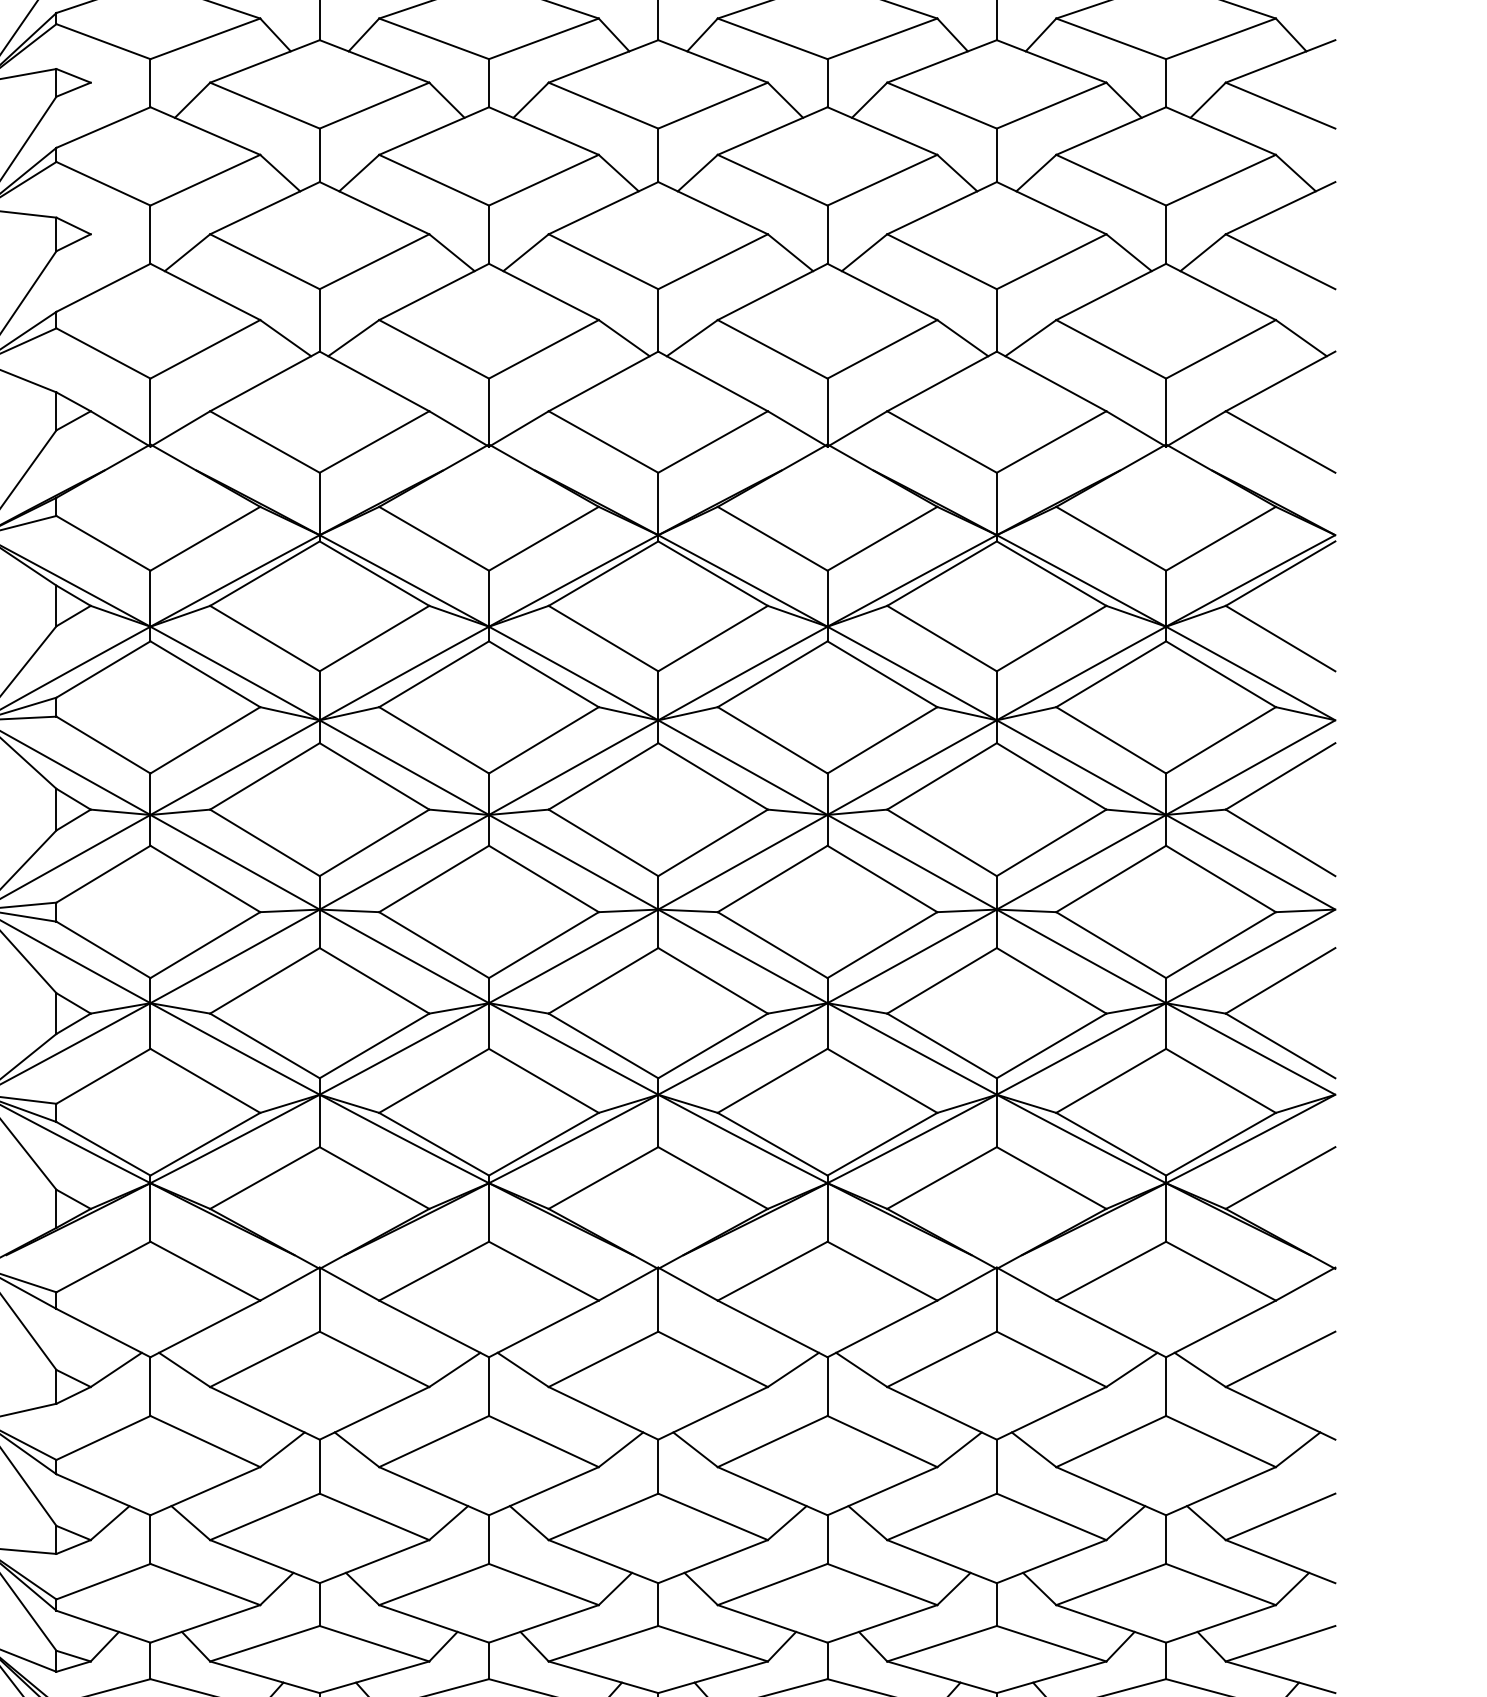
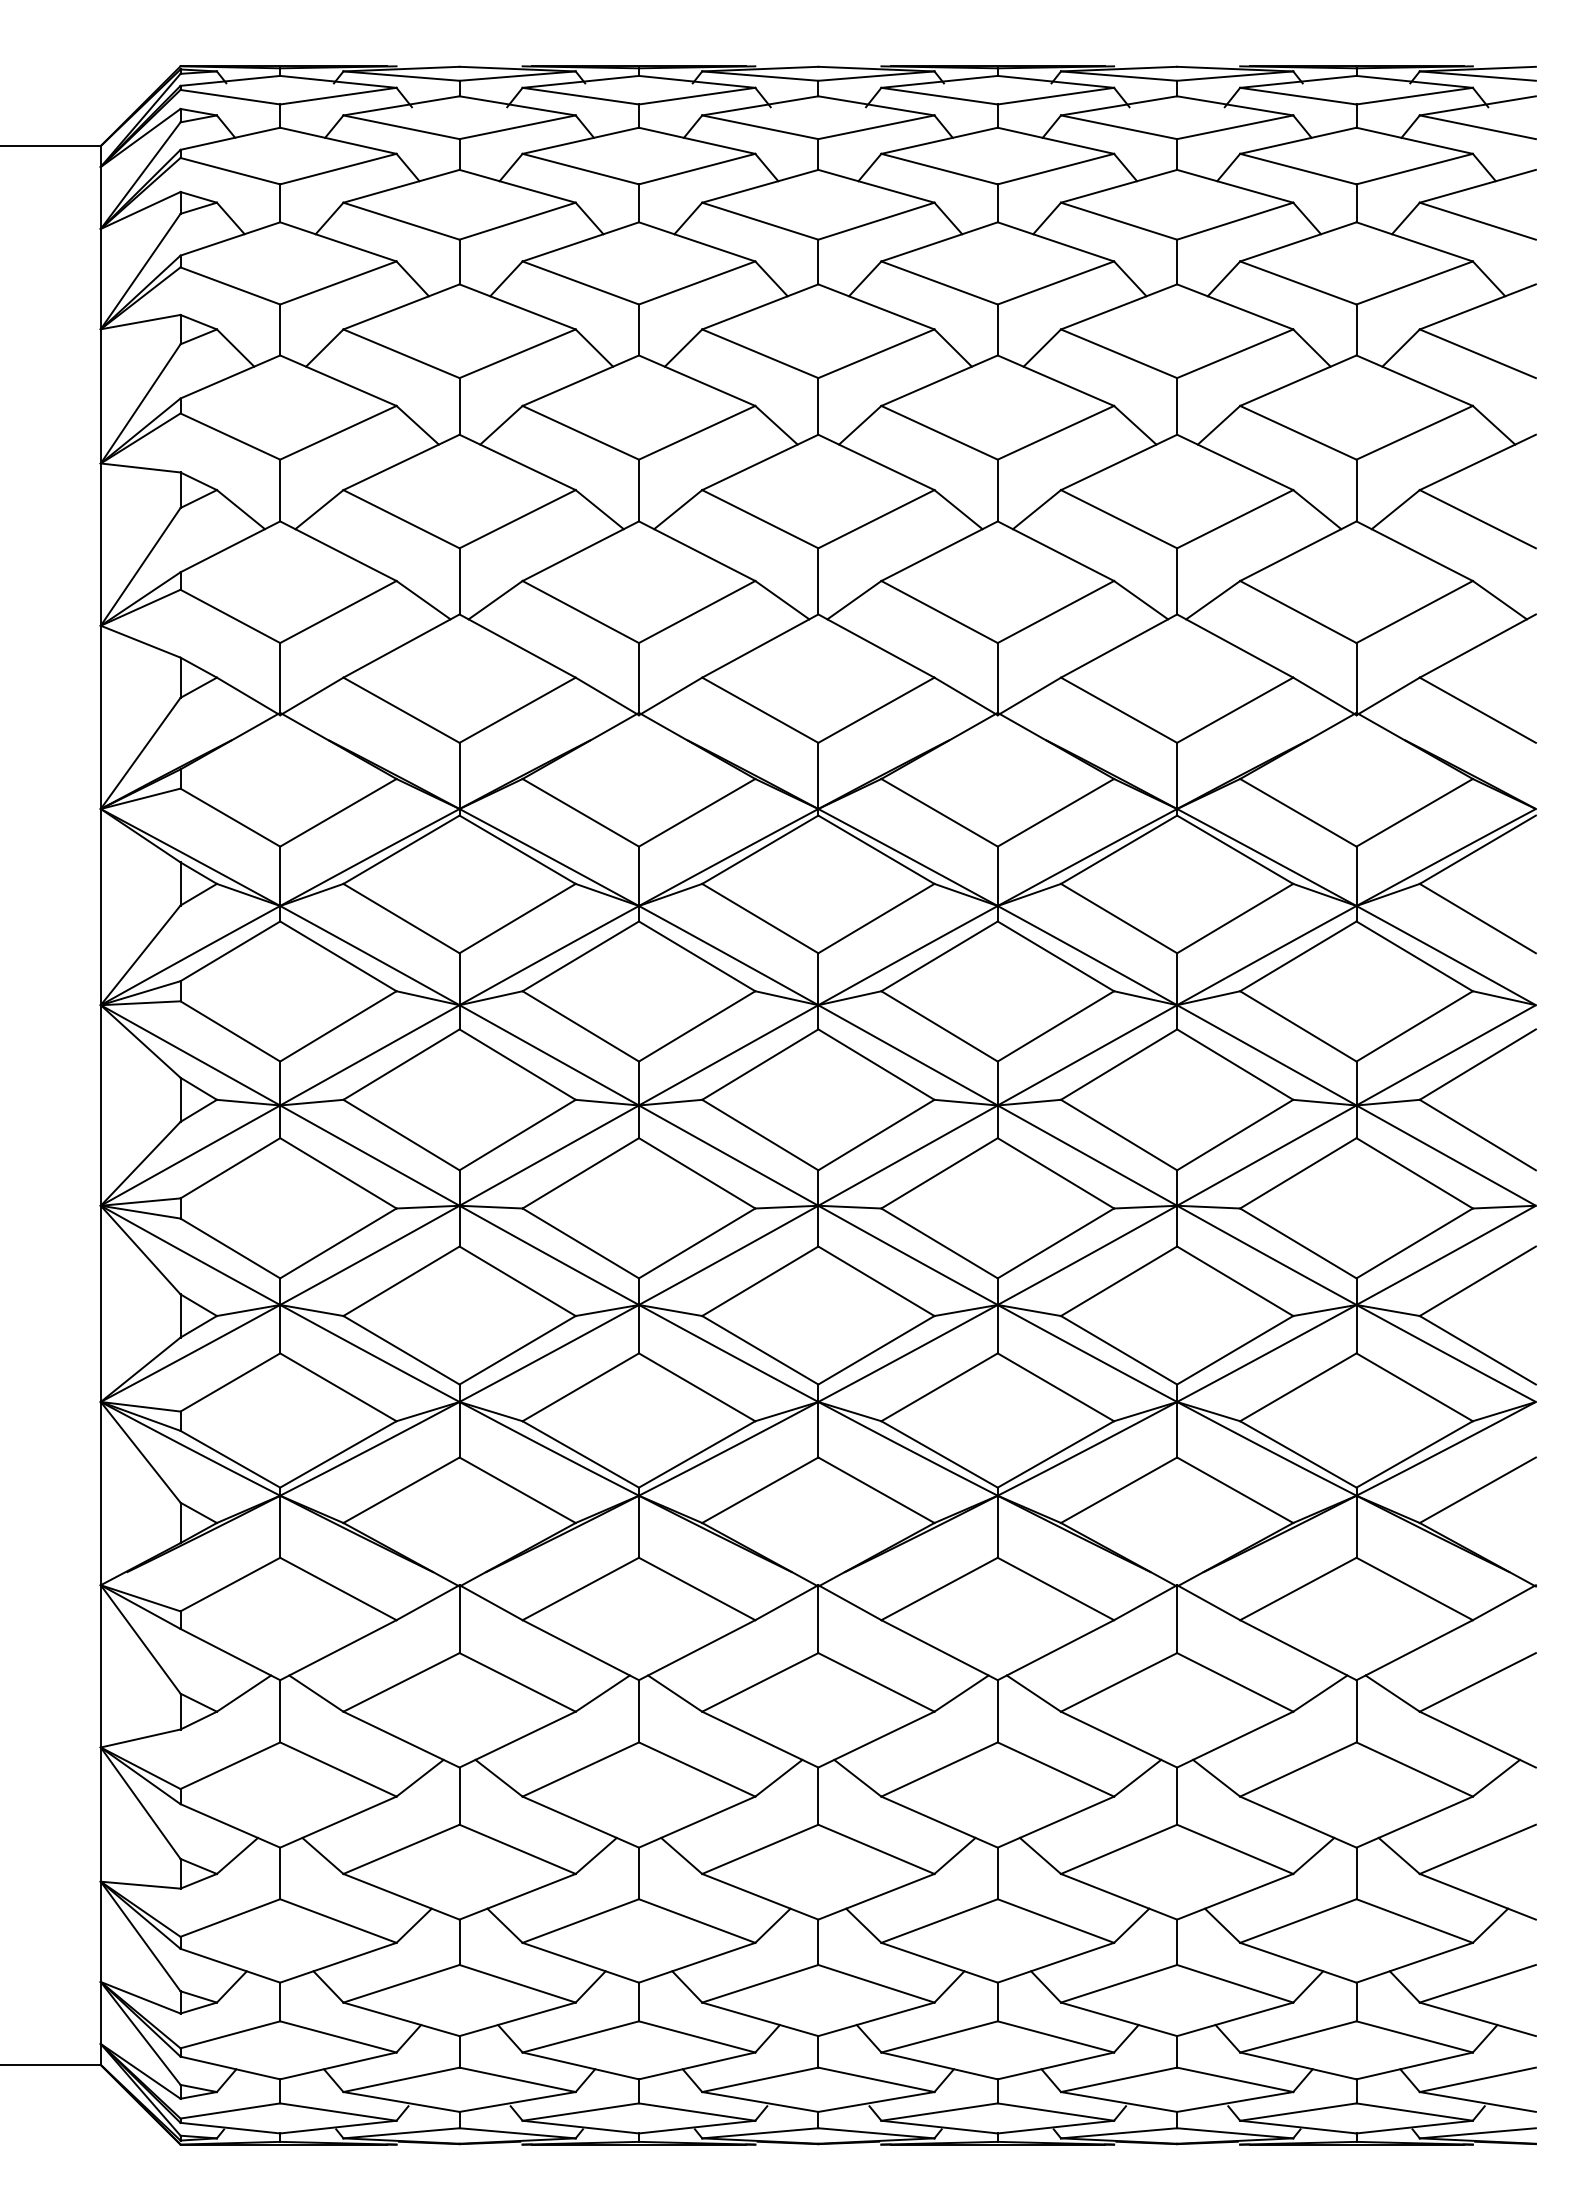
line: (108, 99) -> (235, 347), added
line: (113, 252) -> (240, 509), added

